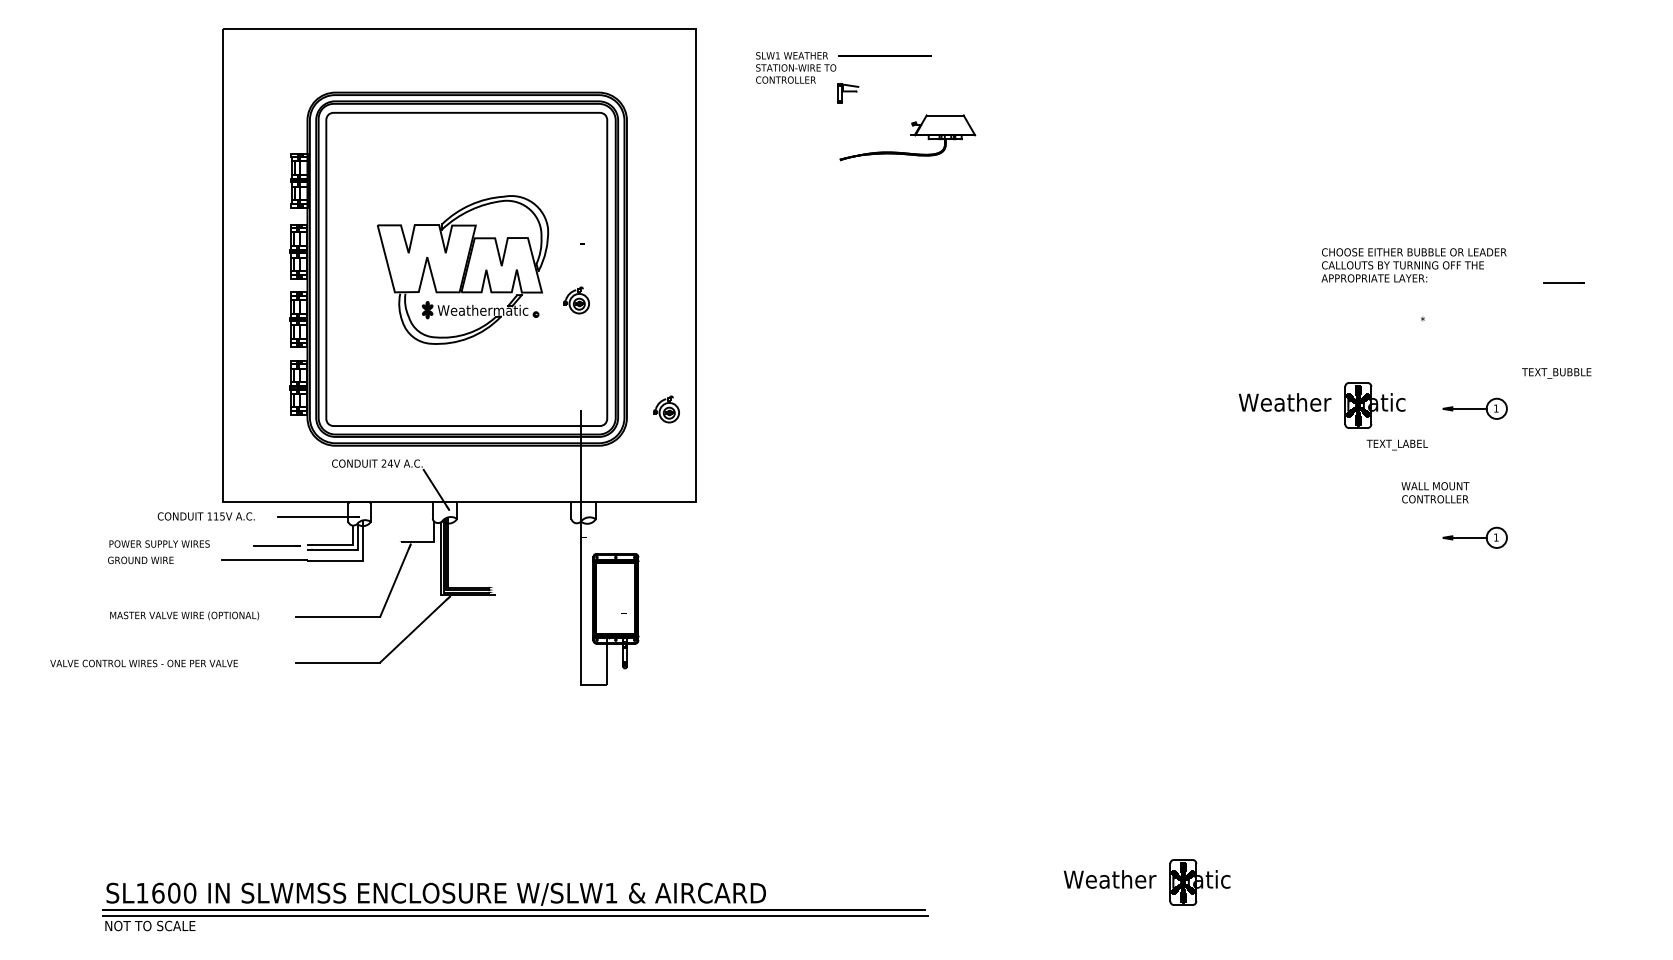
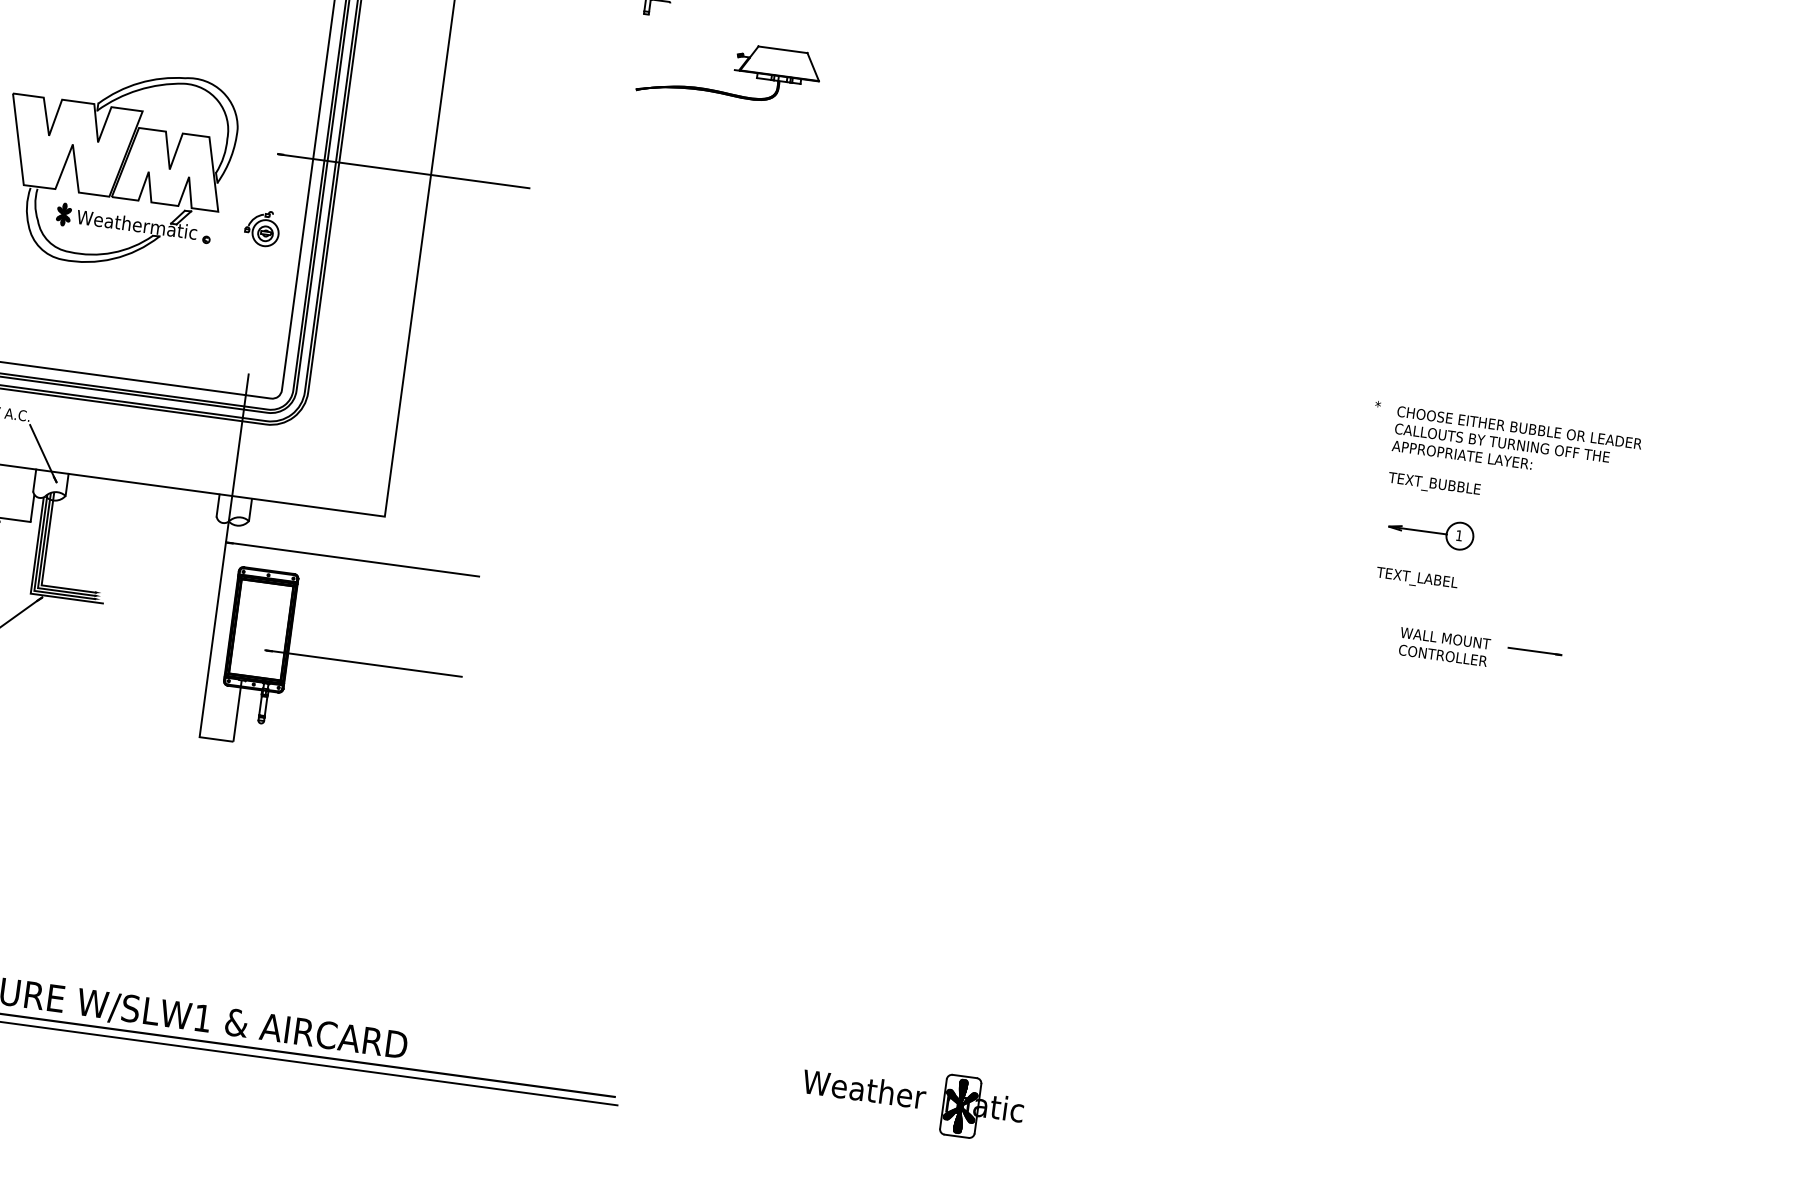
line: (675, 243) -> (403, 170), added
text: (1413, 265) -> (1516, 445), moved
line: (1563, 282) -> (1534, 650), moved
text: (1556, 373) -> (1434, 485), moved
part: (1321, 405) -> (1228, 500), removed
part: (666, 409) -> (361, 388), removed
text: (1396, 444) -> (1416, 578), moved
text: (1435, 492) -> (1444, 646), moved
line: (676, 537) -> (352, 559), added
part: (1474, 537) -> (1407, 702), removed
line: (695, 613) -> (363, 663), added

